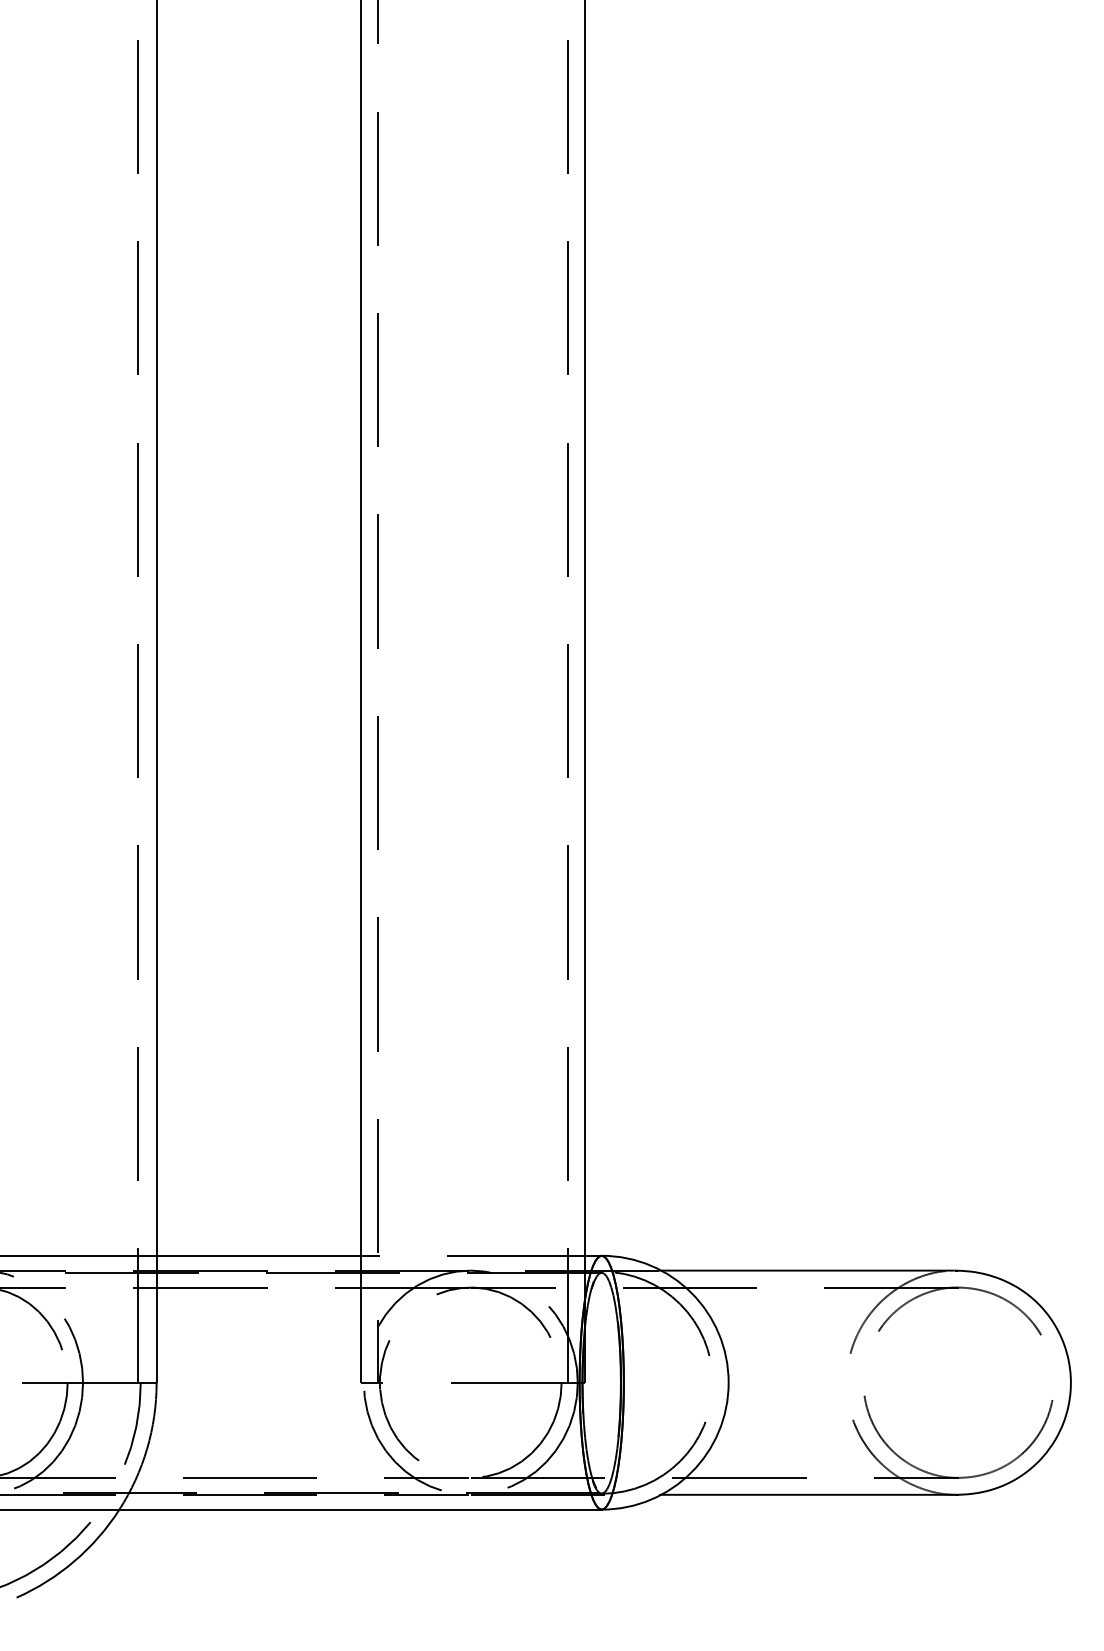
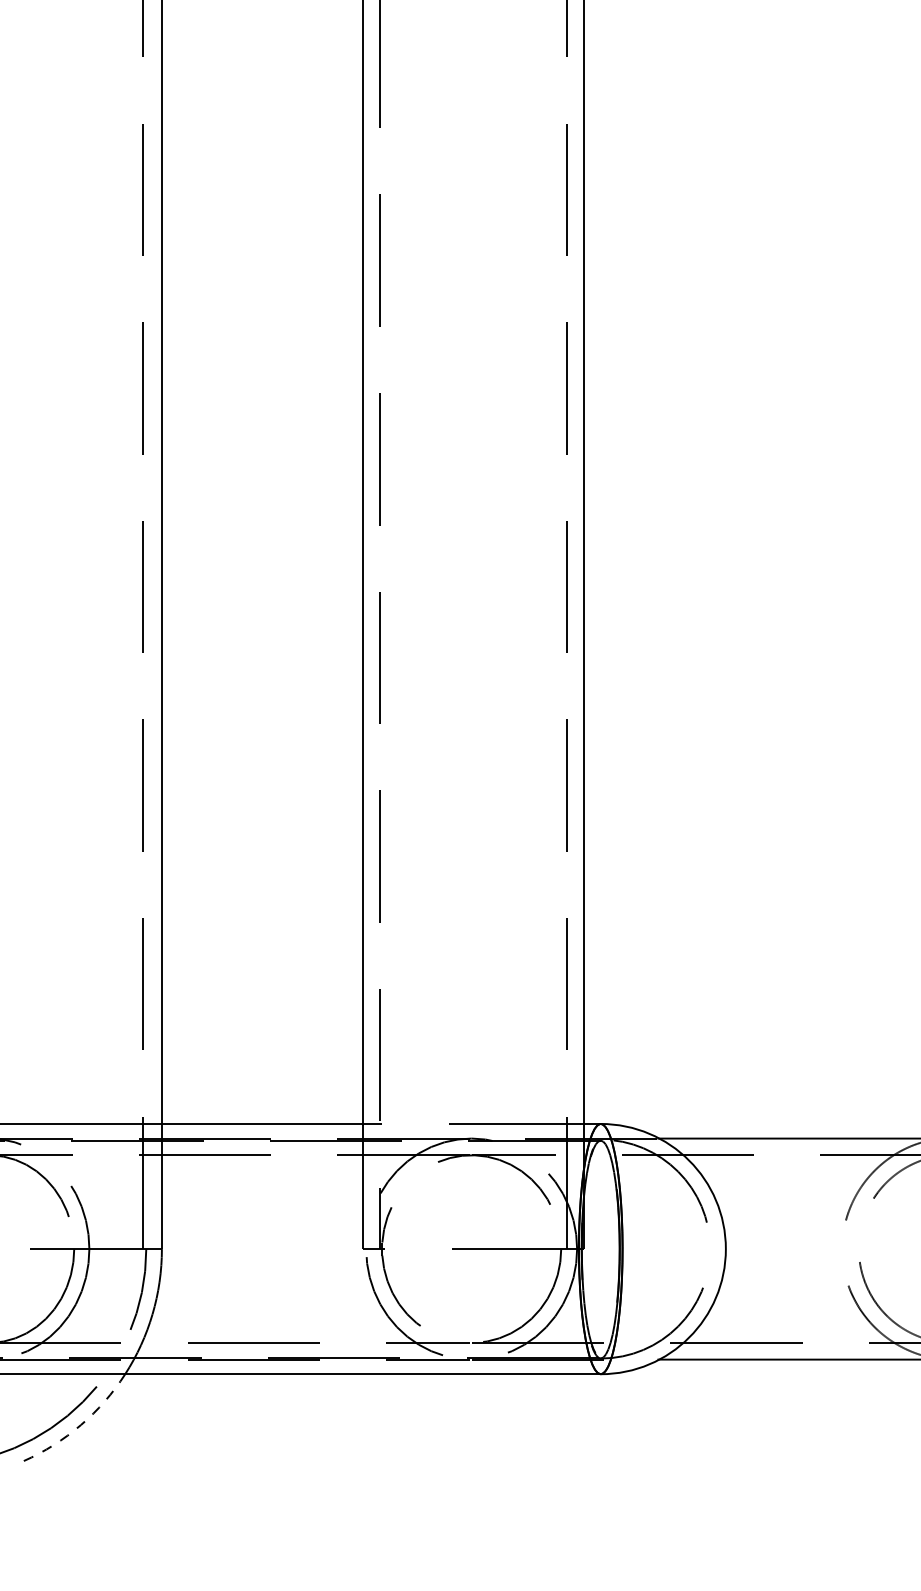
arc: (74, 1561) -> (80, 1425), solid -> dashed

